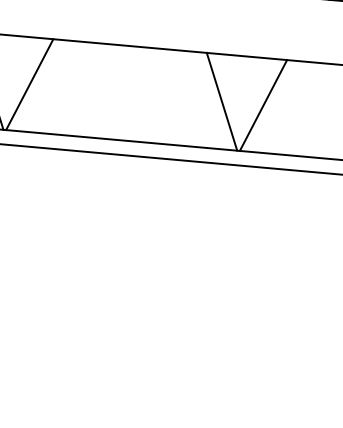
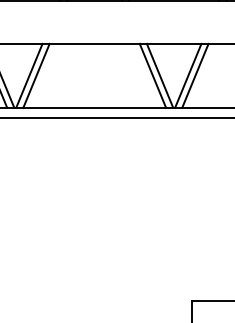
line: (40, 84) -> (36, 75), added
line: (210, 100) -> (152, 75), added
line: (274, 105) -> (195, 75), added

